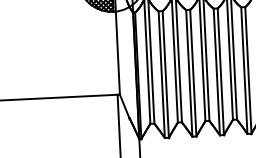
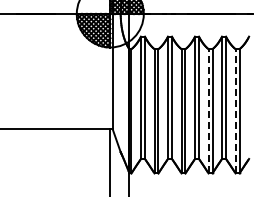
line: (244, 69) -> (235, 110), solid -> dashed
line: (216, 71) -> (208, 110), solid -> dashed

